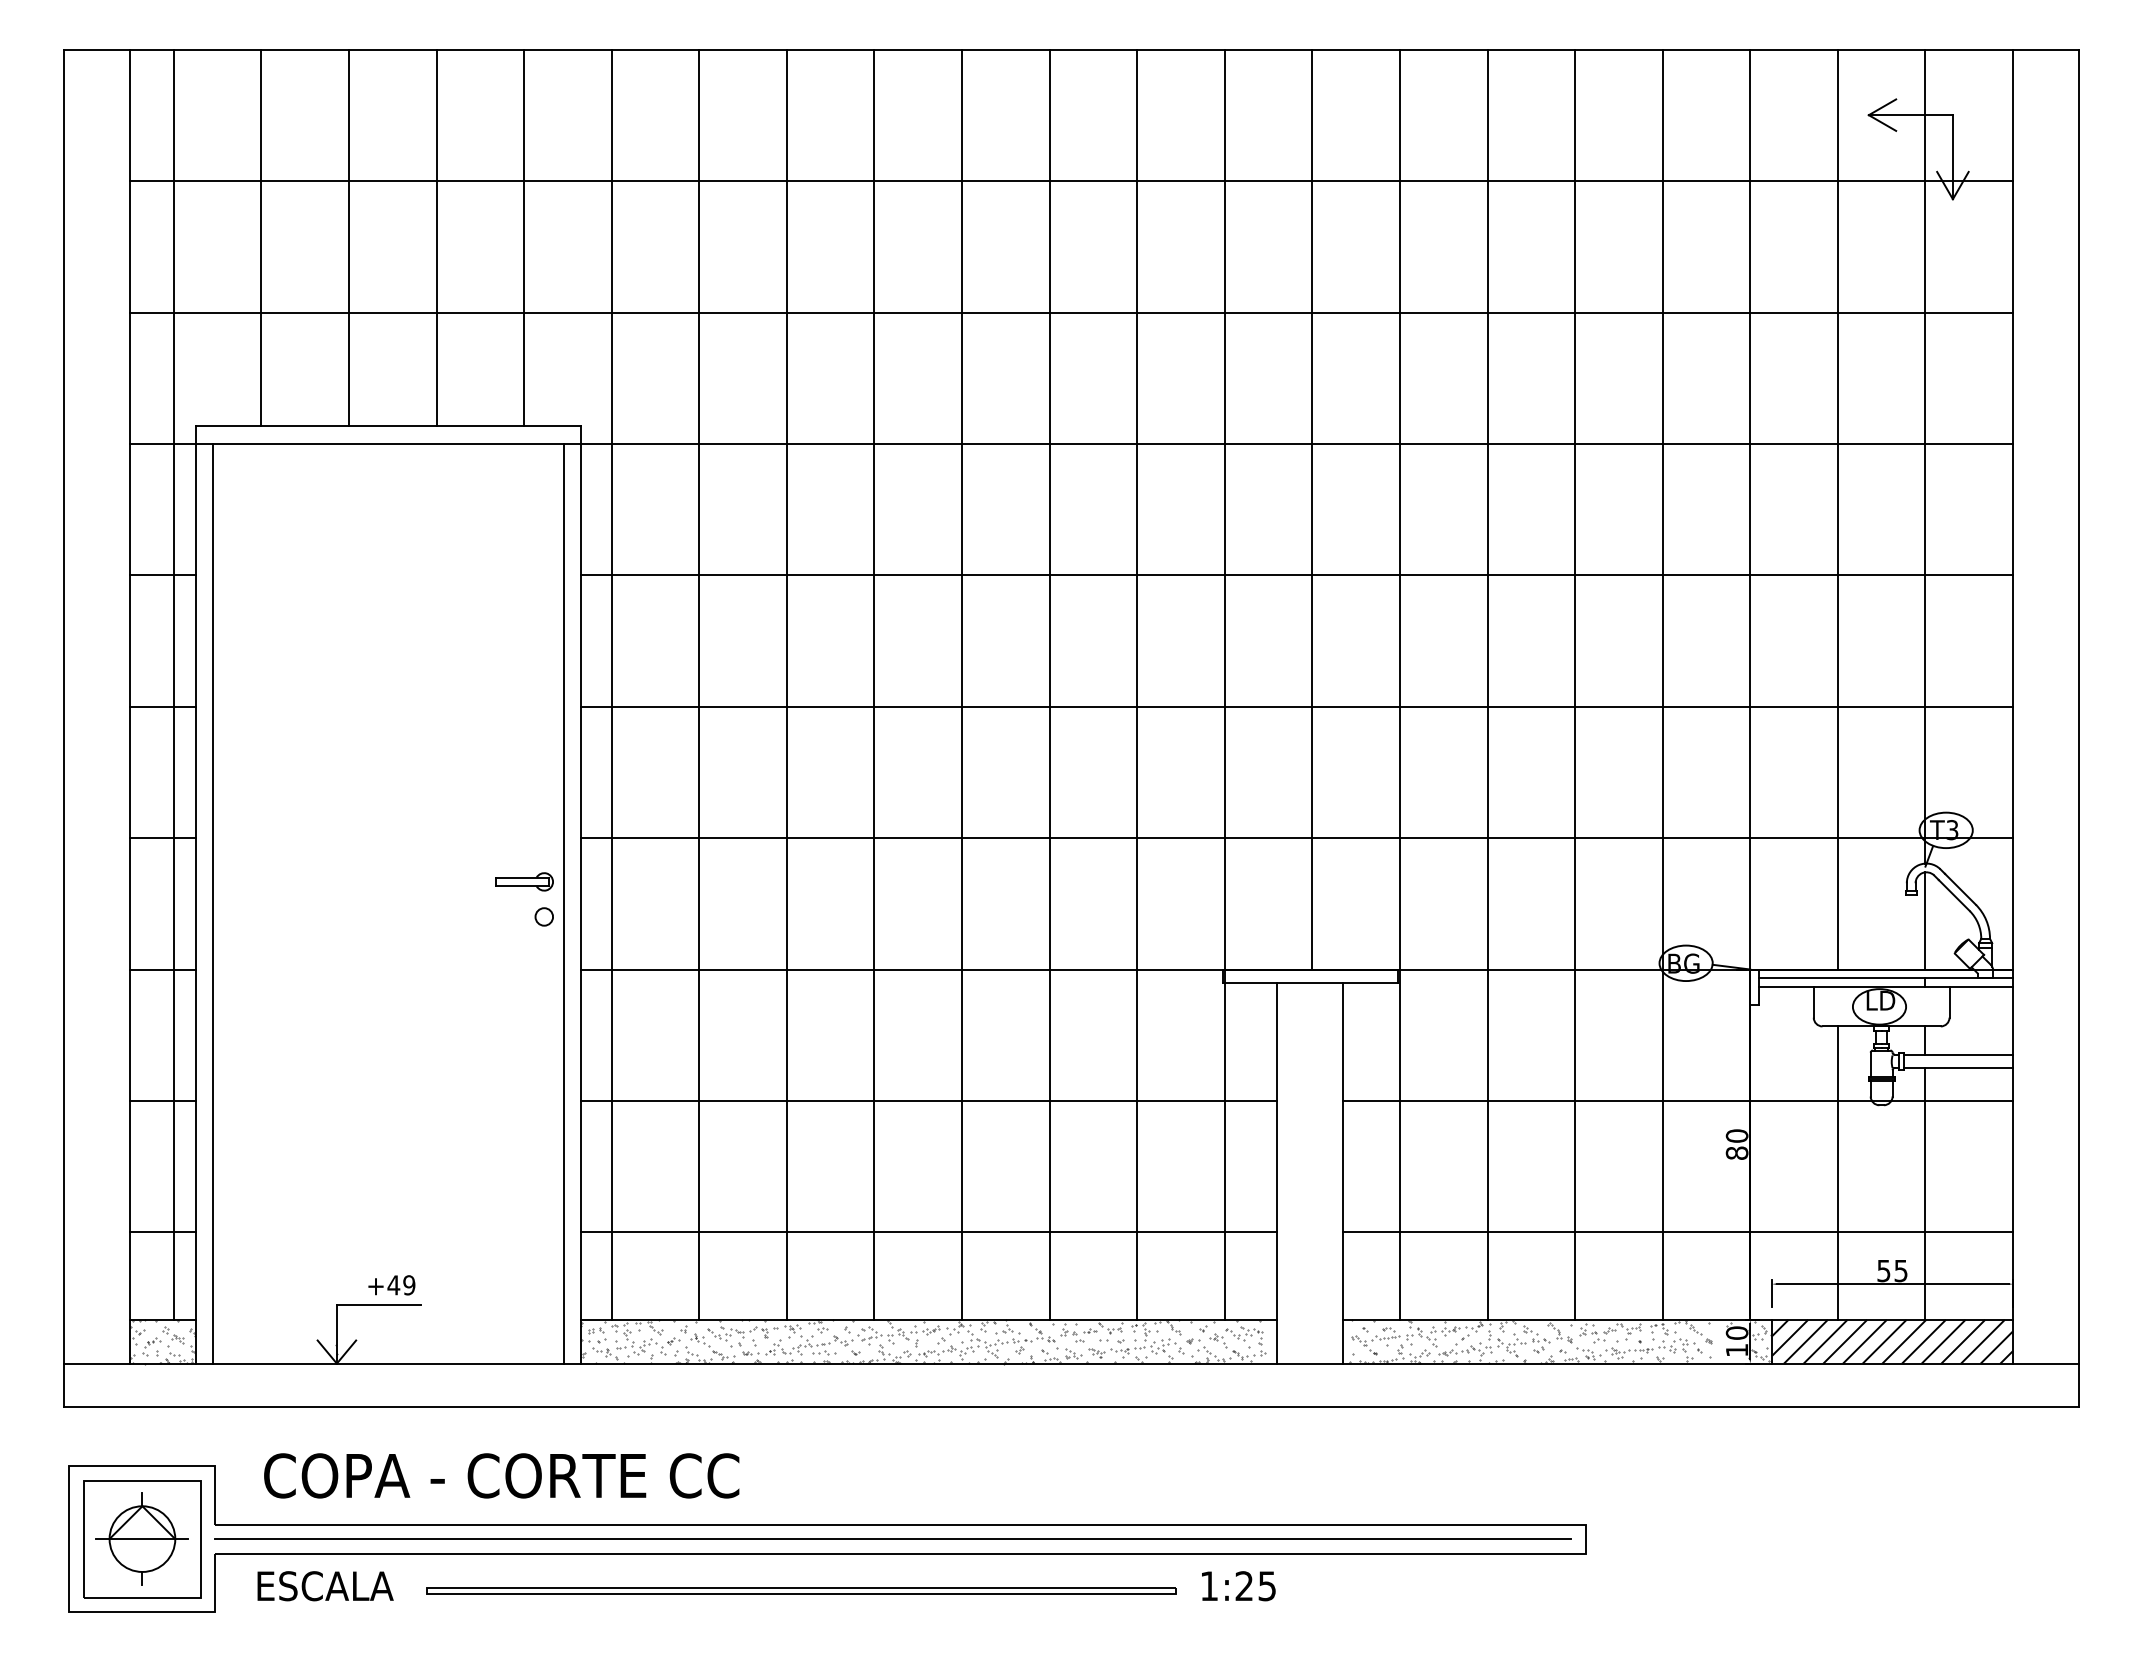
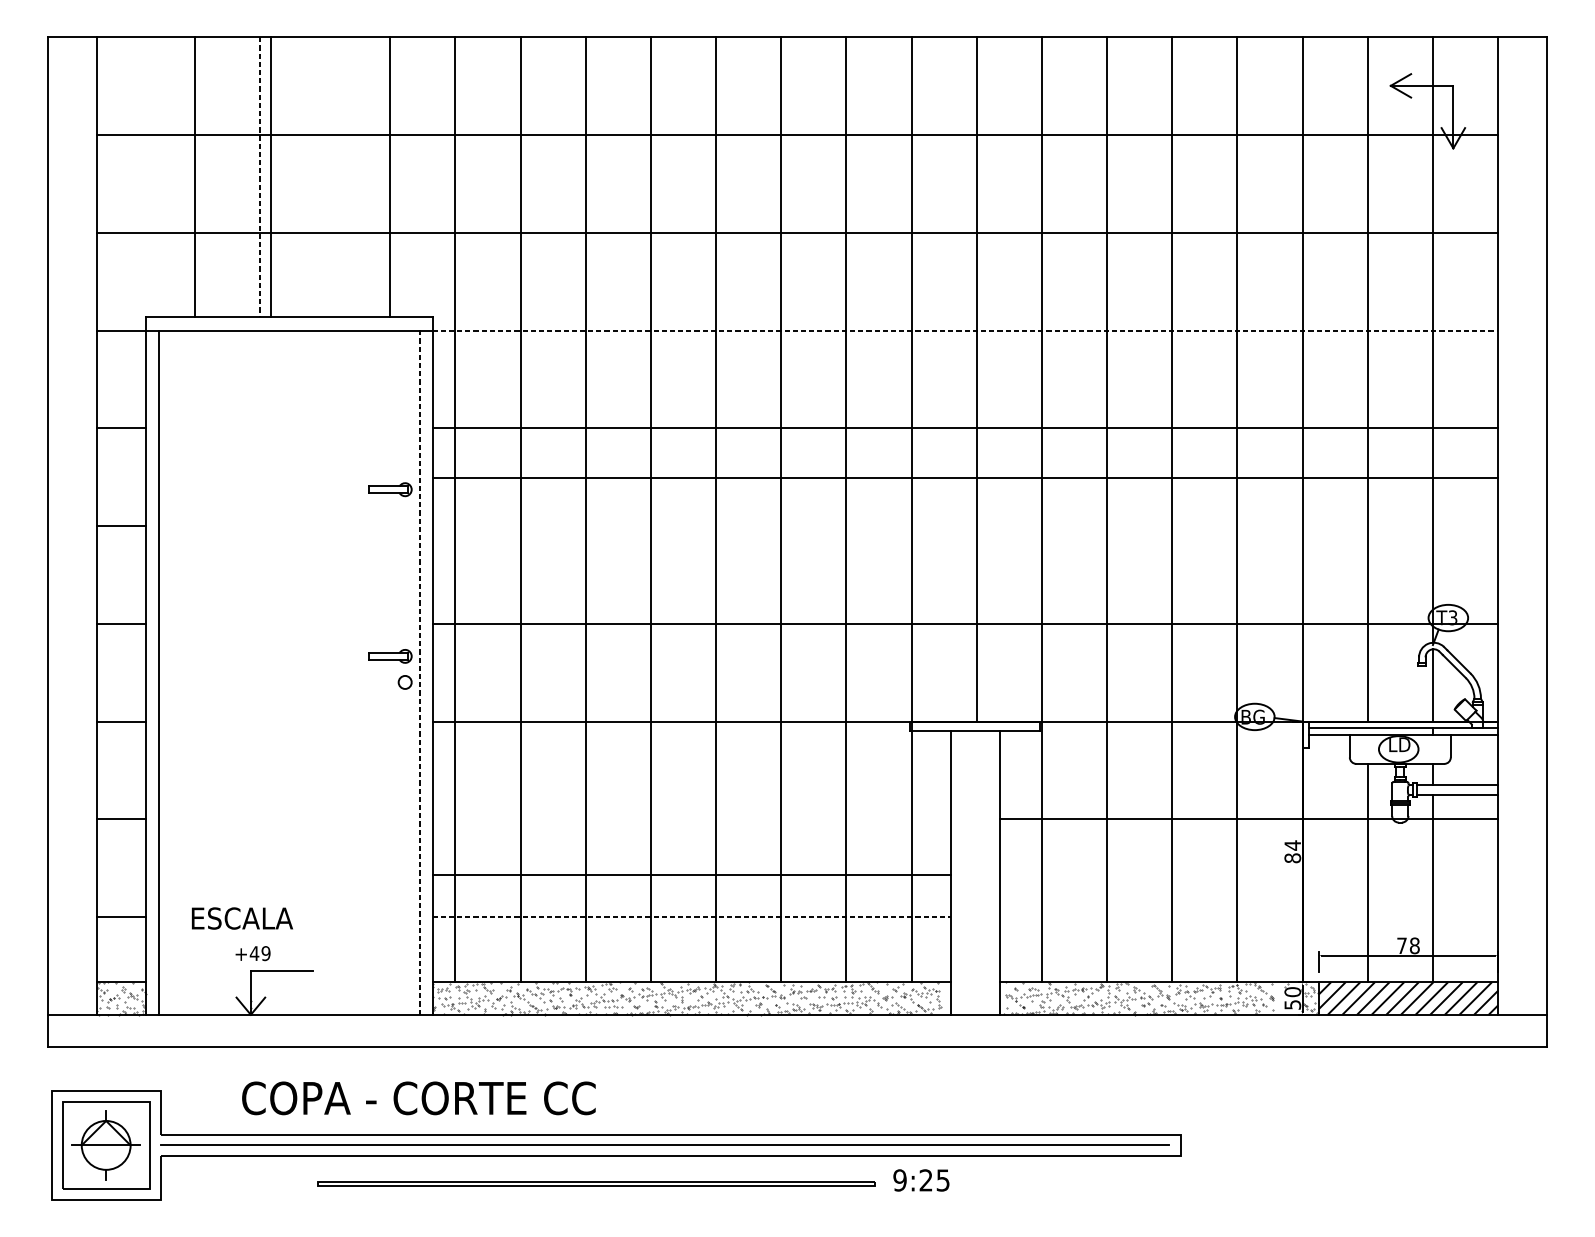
line: (436, 237) -> (270, 176), moved
line: (348, 238) -> (259, 177), solid -> dashed
line: (1297, 444) -> (965, 330), solid -> dashed
part: (524, 657) -> (390, 489), added
line: (173, 684) -> (129, 509), removed
line: (1297, 706) -> (965, 478), moved
line: (563, 903) -> (419, 672), solid -> dashed
line: (929, 1100) -> (691, 874), moved
text: (1736, 1136) -> (1292, 845), 80 -> 84
line: (929, 1232) -> (691, 917), solid -> dashed
line: (1678, 1232) -> (1249, 917), removed
text: (1892, 1270) -> (1408, 945), 55 -> 78
text: (391, 1285) -> (252, 953), moved
text: (1737, 1350) -> (1293, 1005), 10 -> 50
text: (501, 1475) -> (418, 1098), moved
text: (325, 1586) -> (242, 918), moved
text: (1209, 1586) -> (900, 1180), 1:25 -> 9:25

